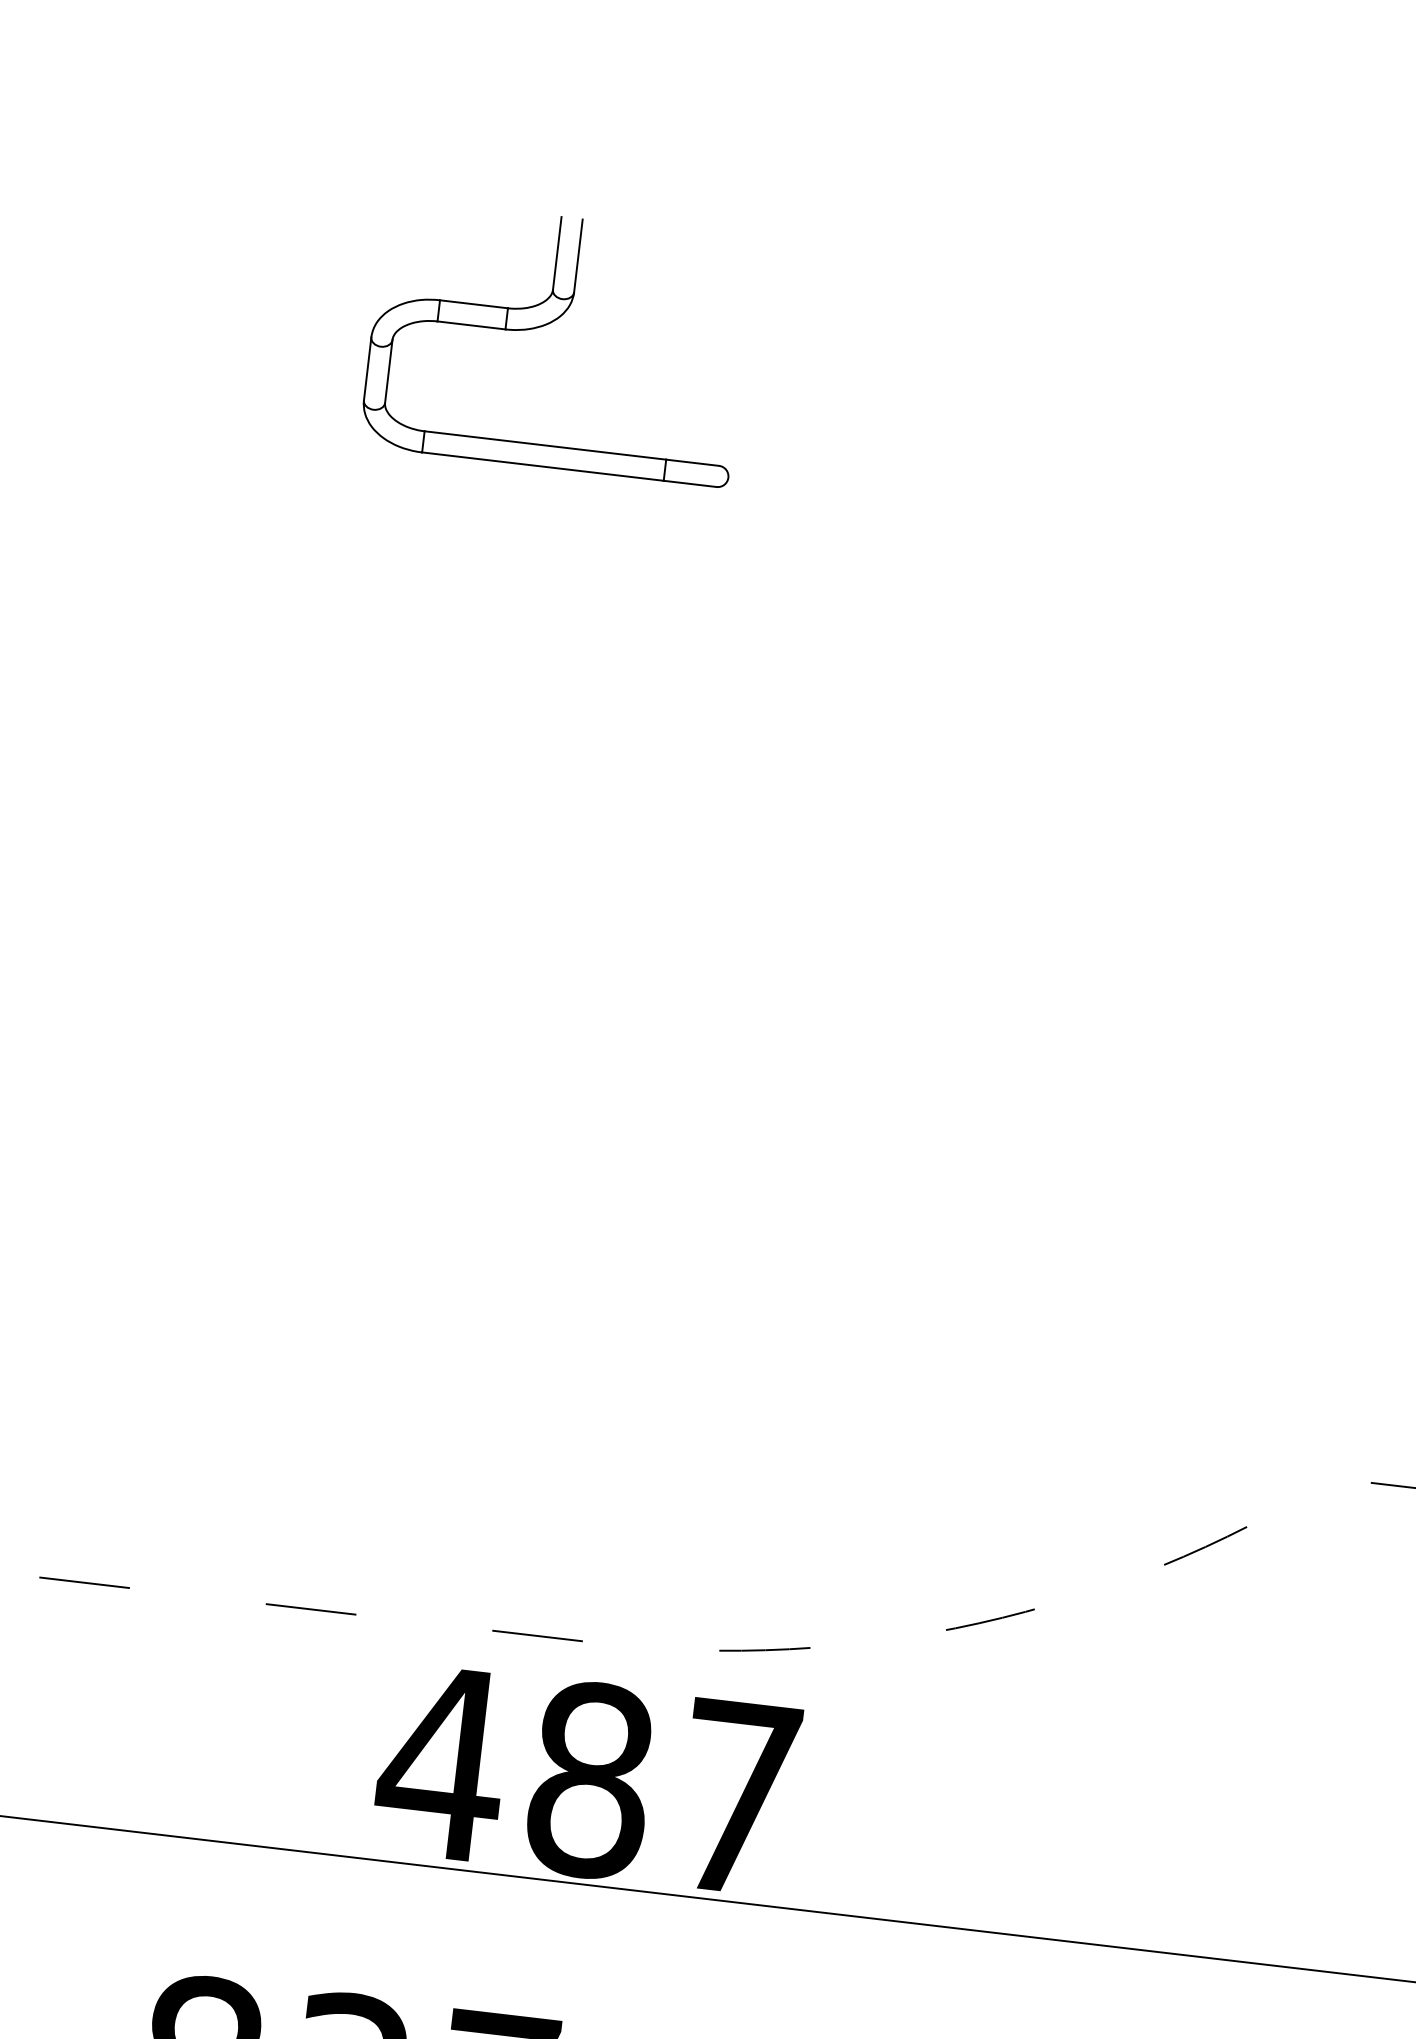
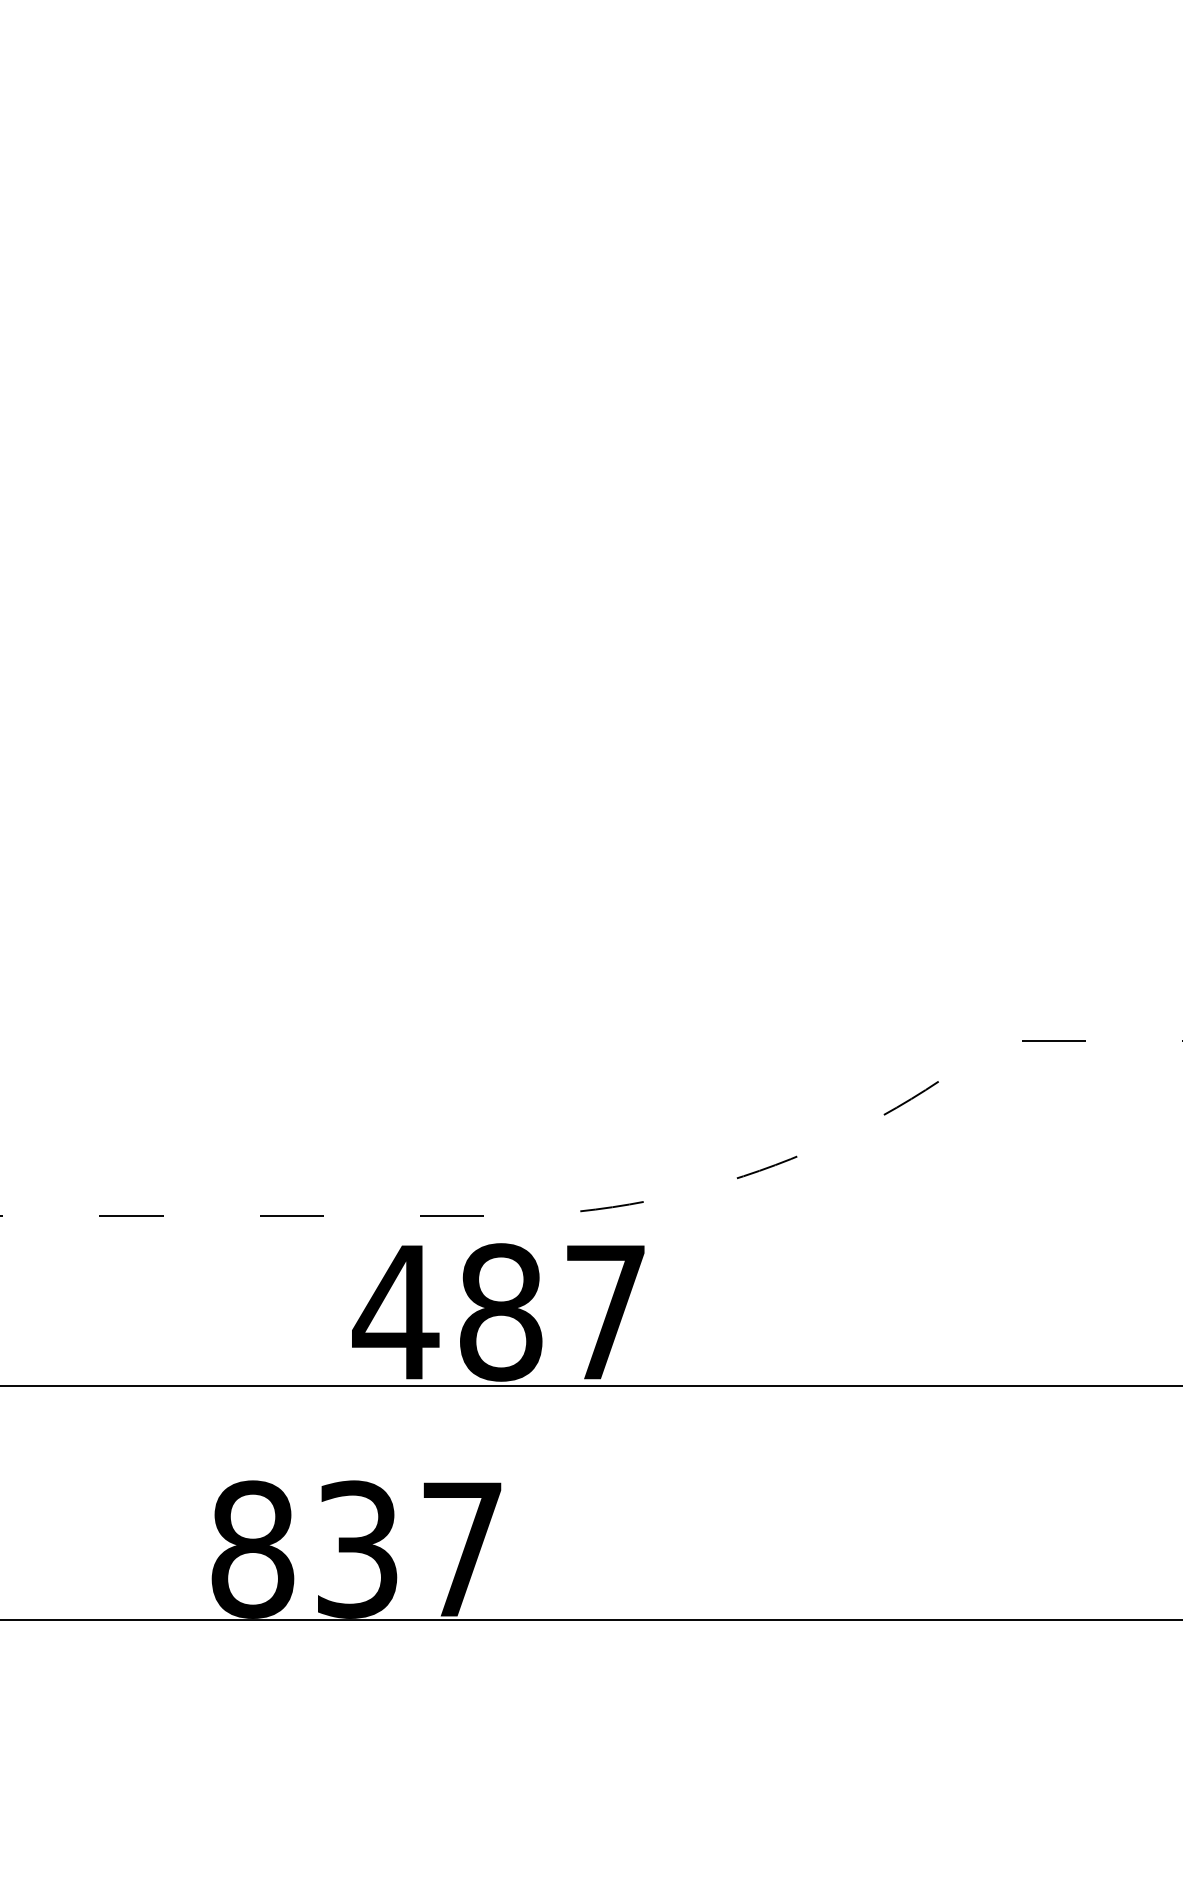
part: (551, 323) -> (354, 298), removed

